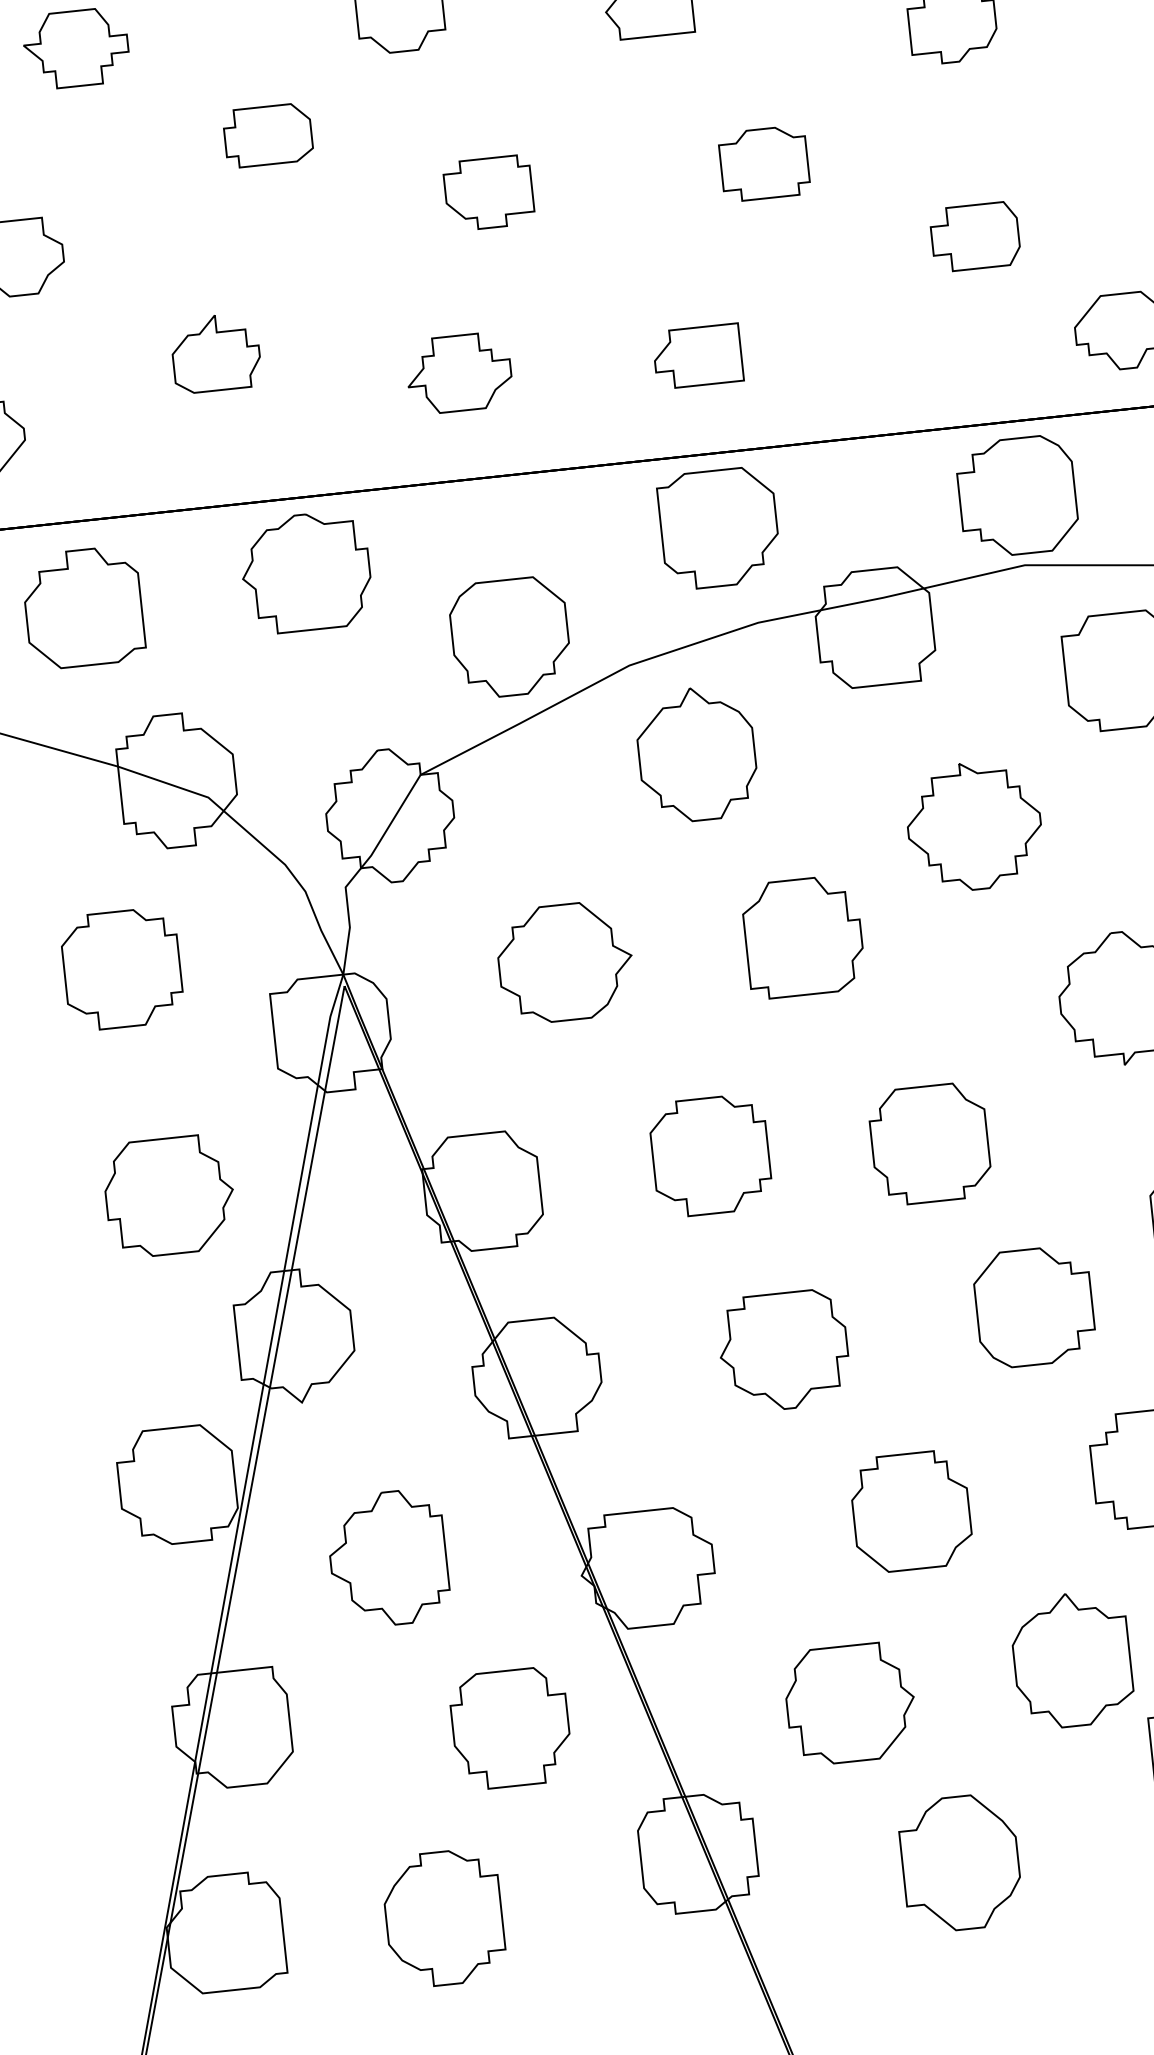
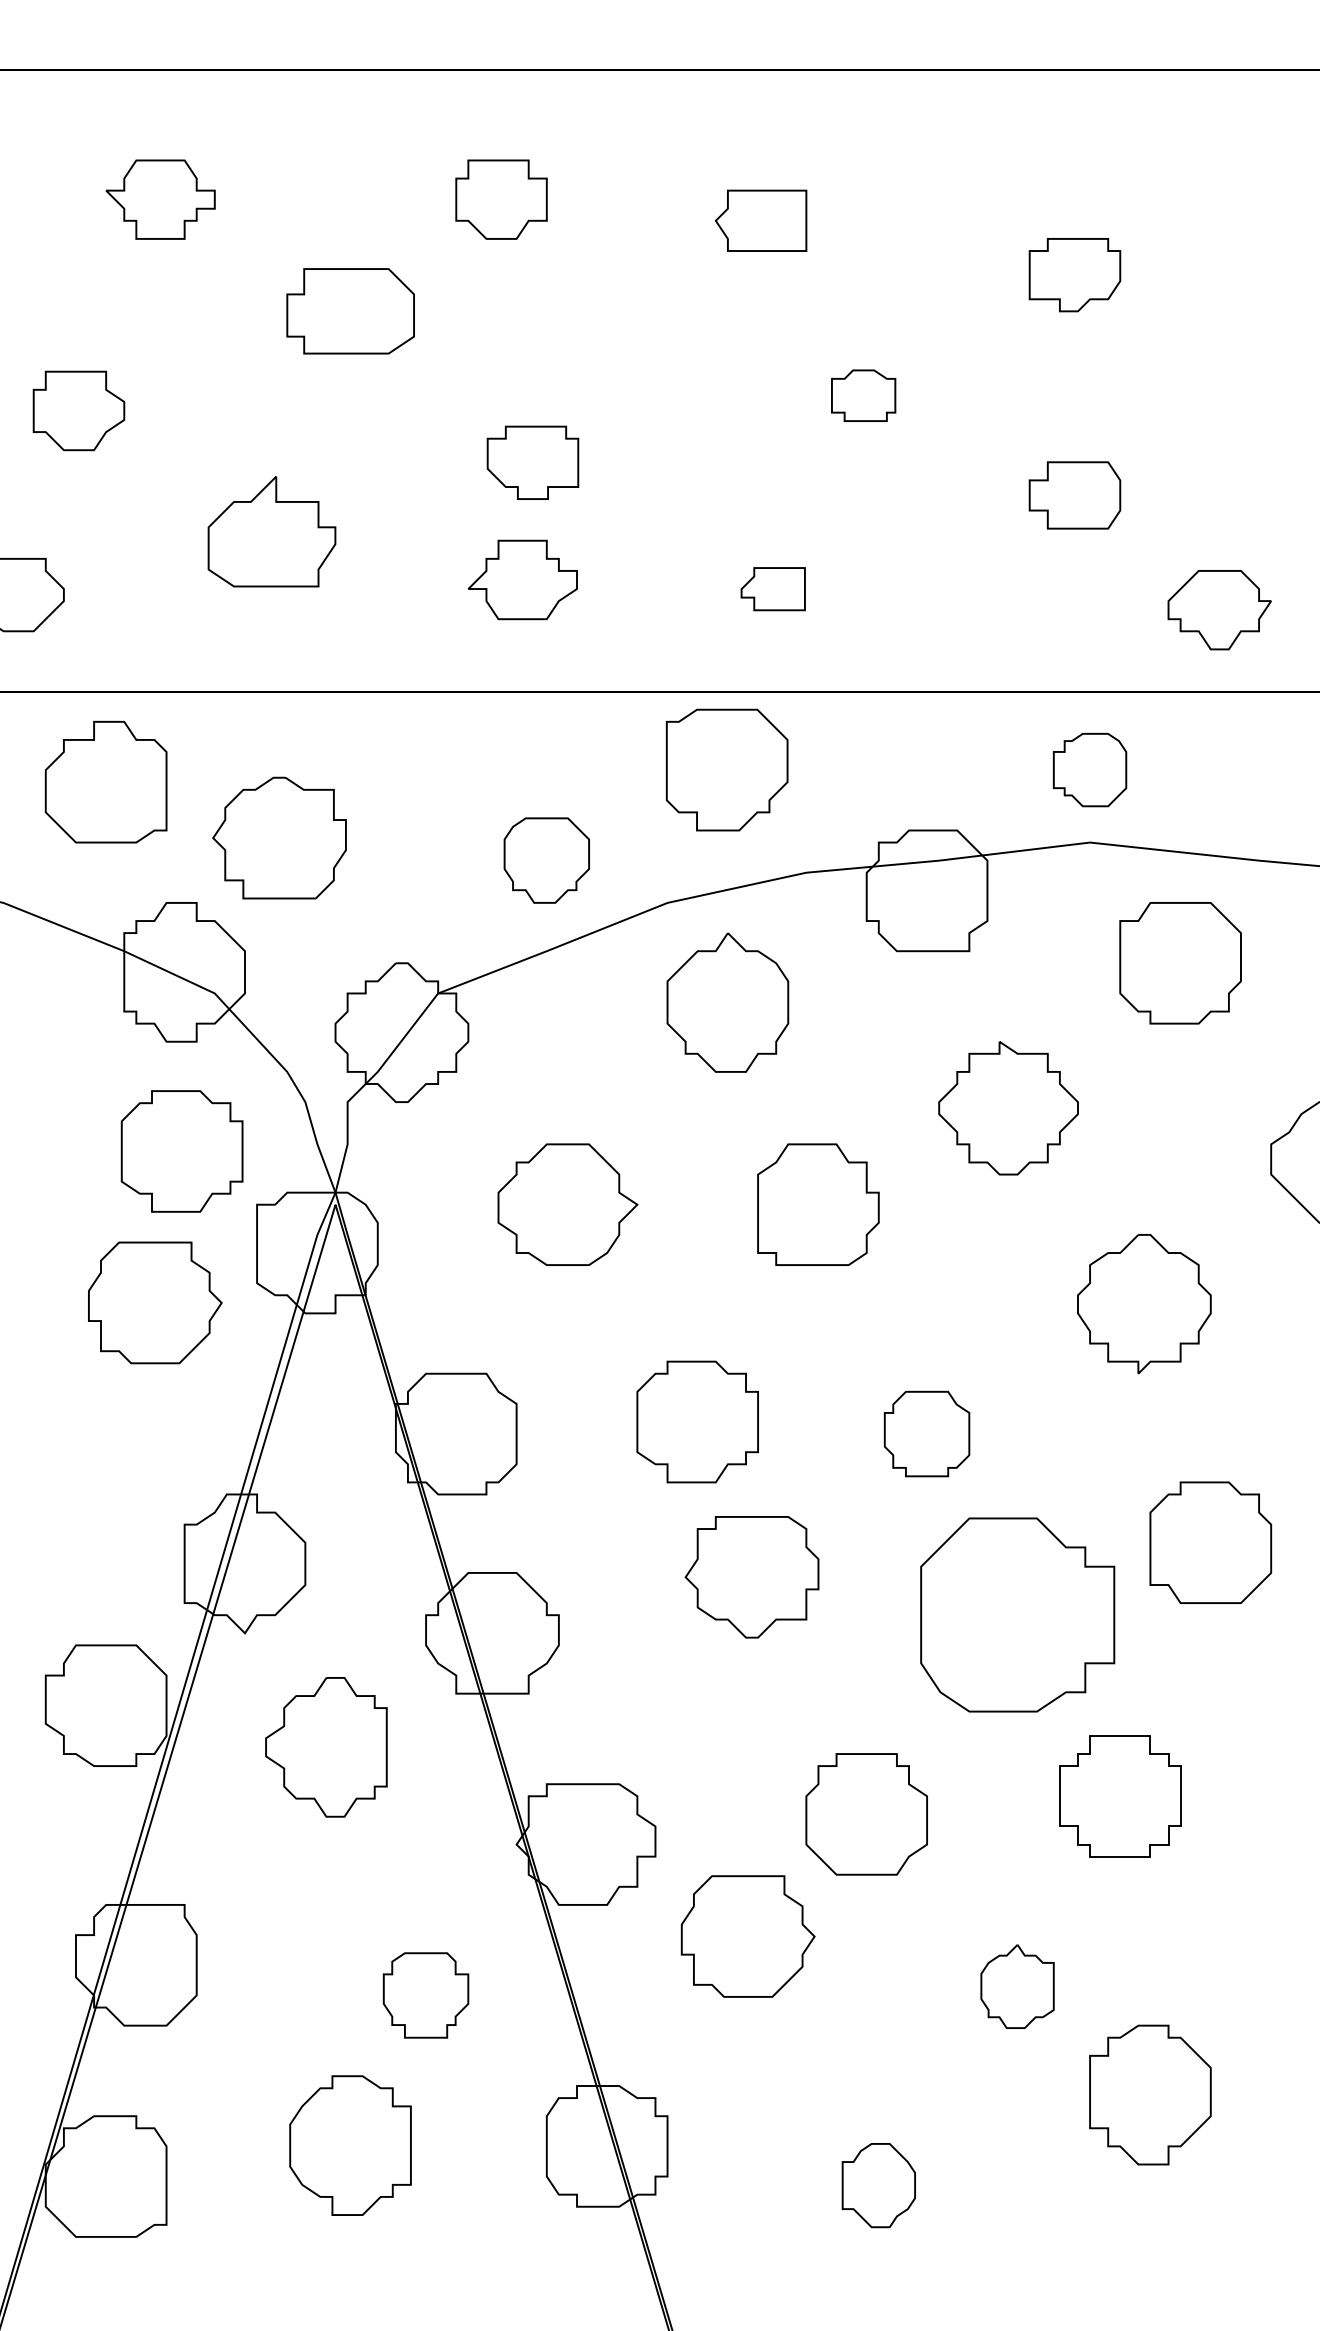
part: (268, 135) -> (350, 311), size x1.4
part: (764, 163) -> (863, 395), size x0.7
part: (488, 192) -> (532, 462), moved
part: (216, 352) -> (272, 531), size x1.4
part: (698, 356) -> (773, 589), size x0.7
part: (1016, 495) -> (1089, 769), size x0.6
part: (718, 527) -> (726, 769), moved
part: (306, 571) -> (279, 837), moved
part: (510, 637) -> (546, 860), size x0.7
part: (121, 969) -> (181, 1151), moved
part: (929, 1143) -> (926, 1433), size x0.7
part: (169, 1195) -> (155, 1302), moved
part: (1034, 1307) -> (1017, 1615), size x1.6
part: (783, 1351) -> (751, 1577), moved
part: (388, 1558) -> (326, 1747), moved
part: (1072, 1659) -> (1017, 1986), size x0.6
part: (849, 1703) -> (747, 1936), moved
part: (510, 1728) -> (425, 1995), size x0.7
part: (960, 1863) -> (878, 2185), size x0.6
part: (444, 1918) -> (350, 2145), moved

